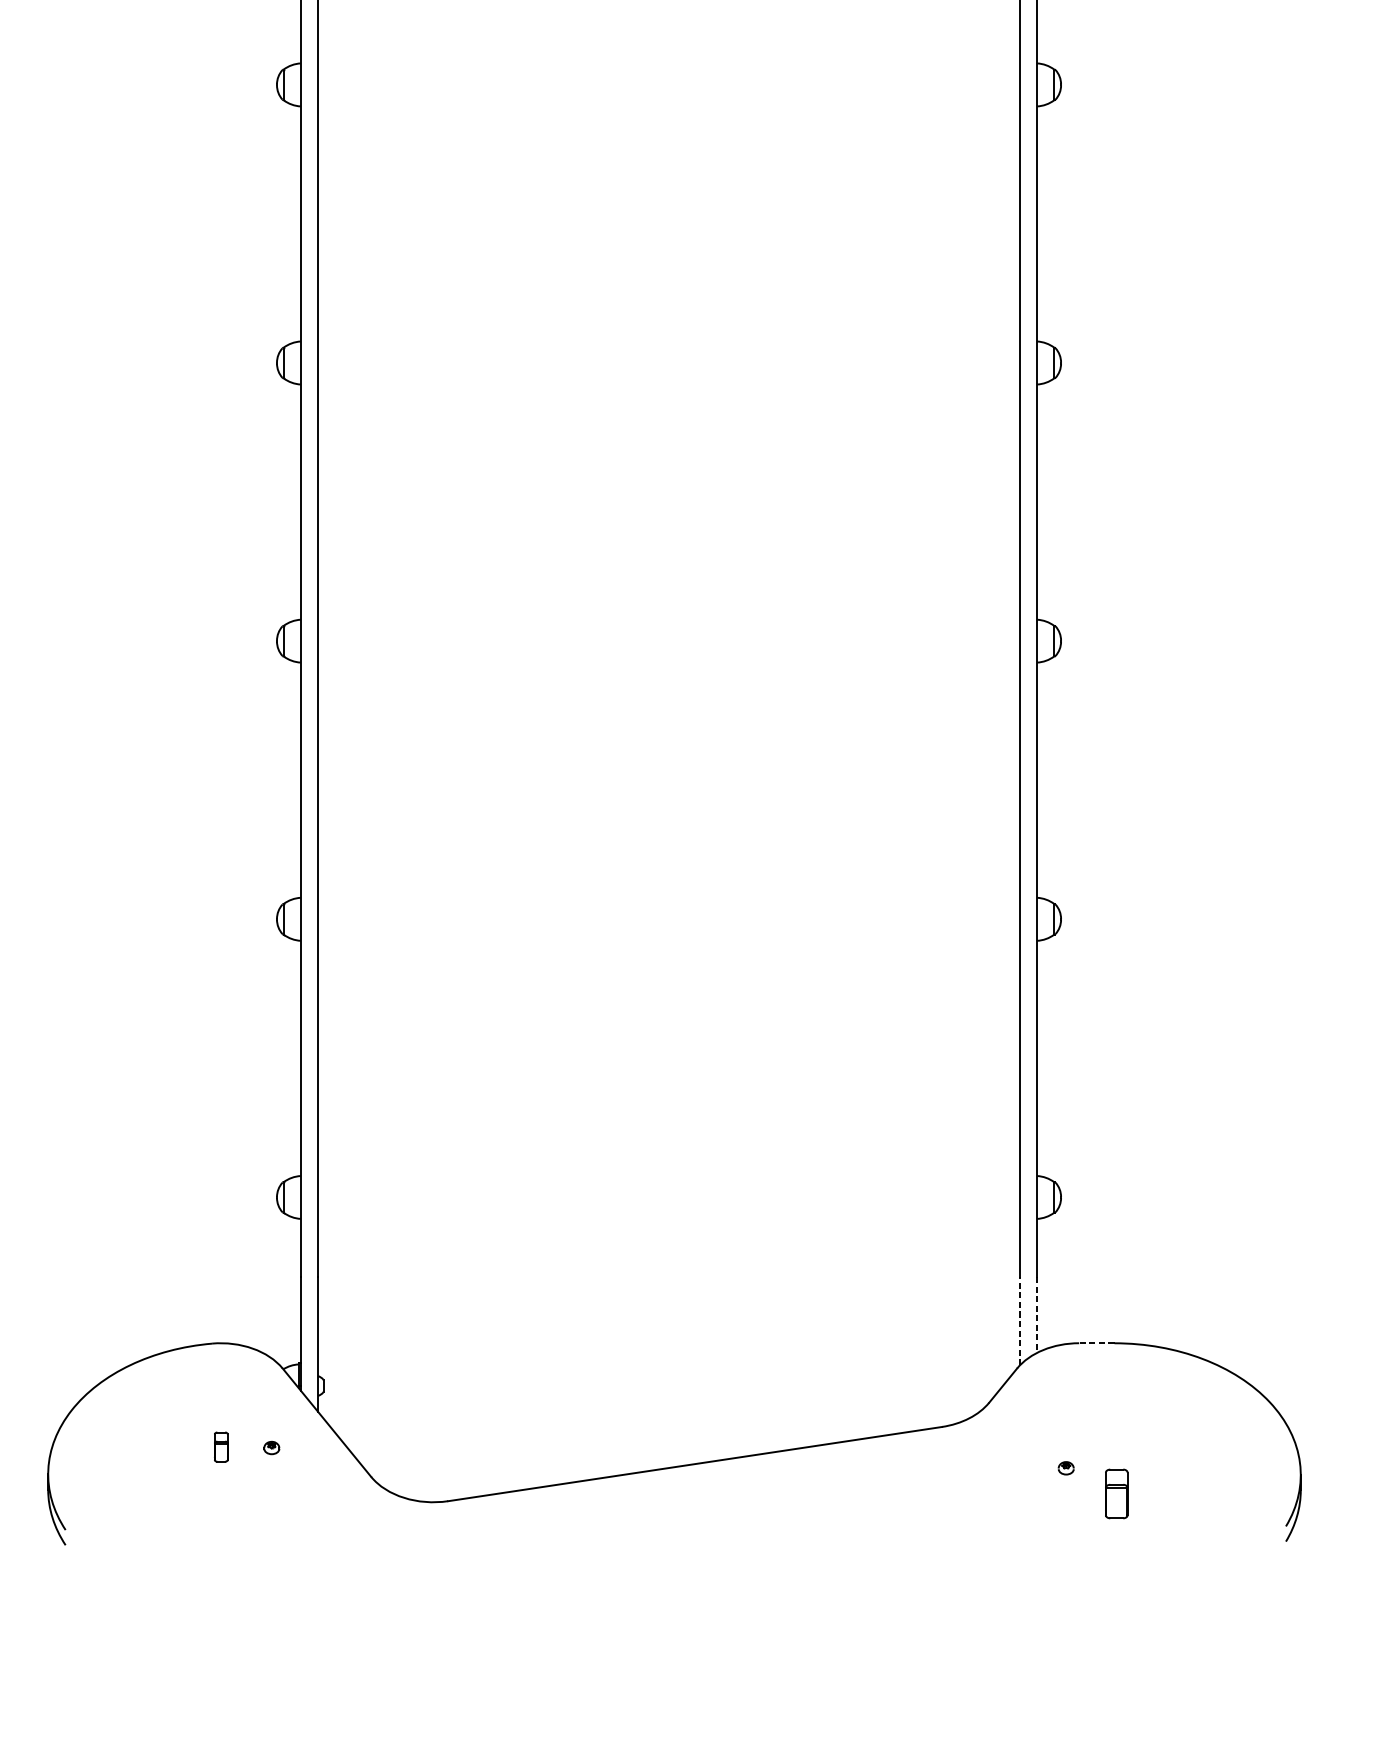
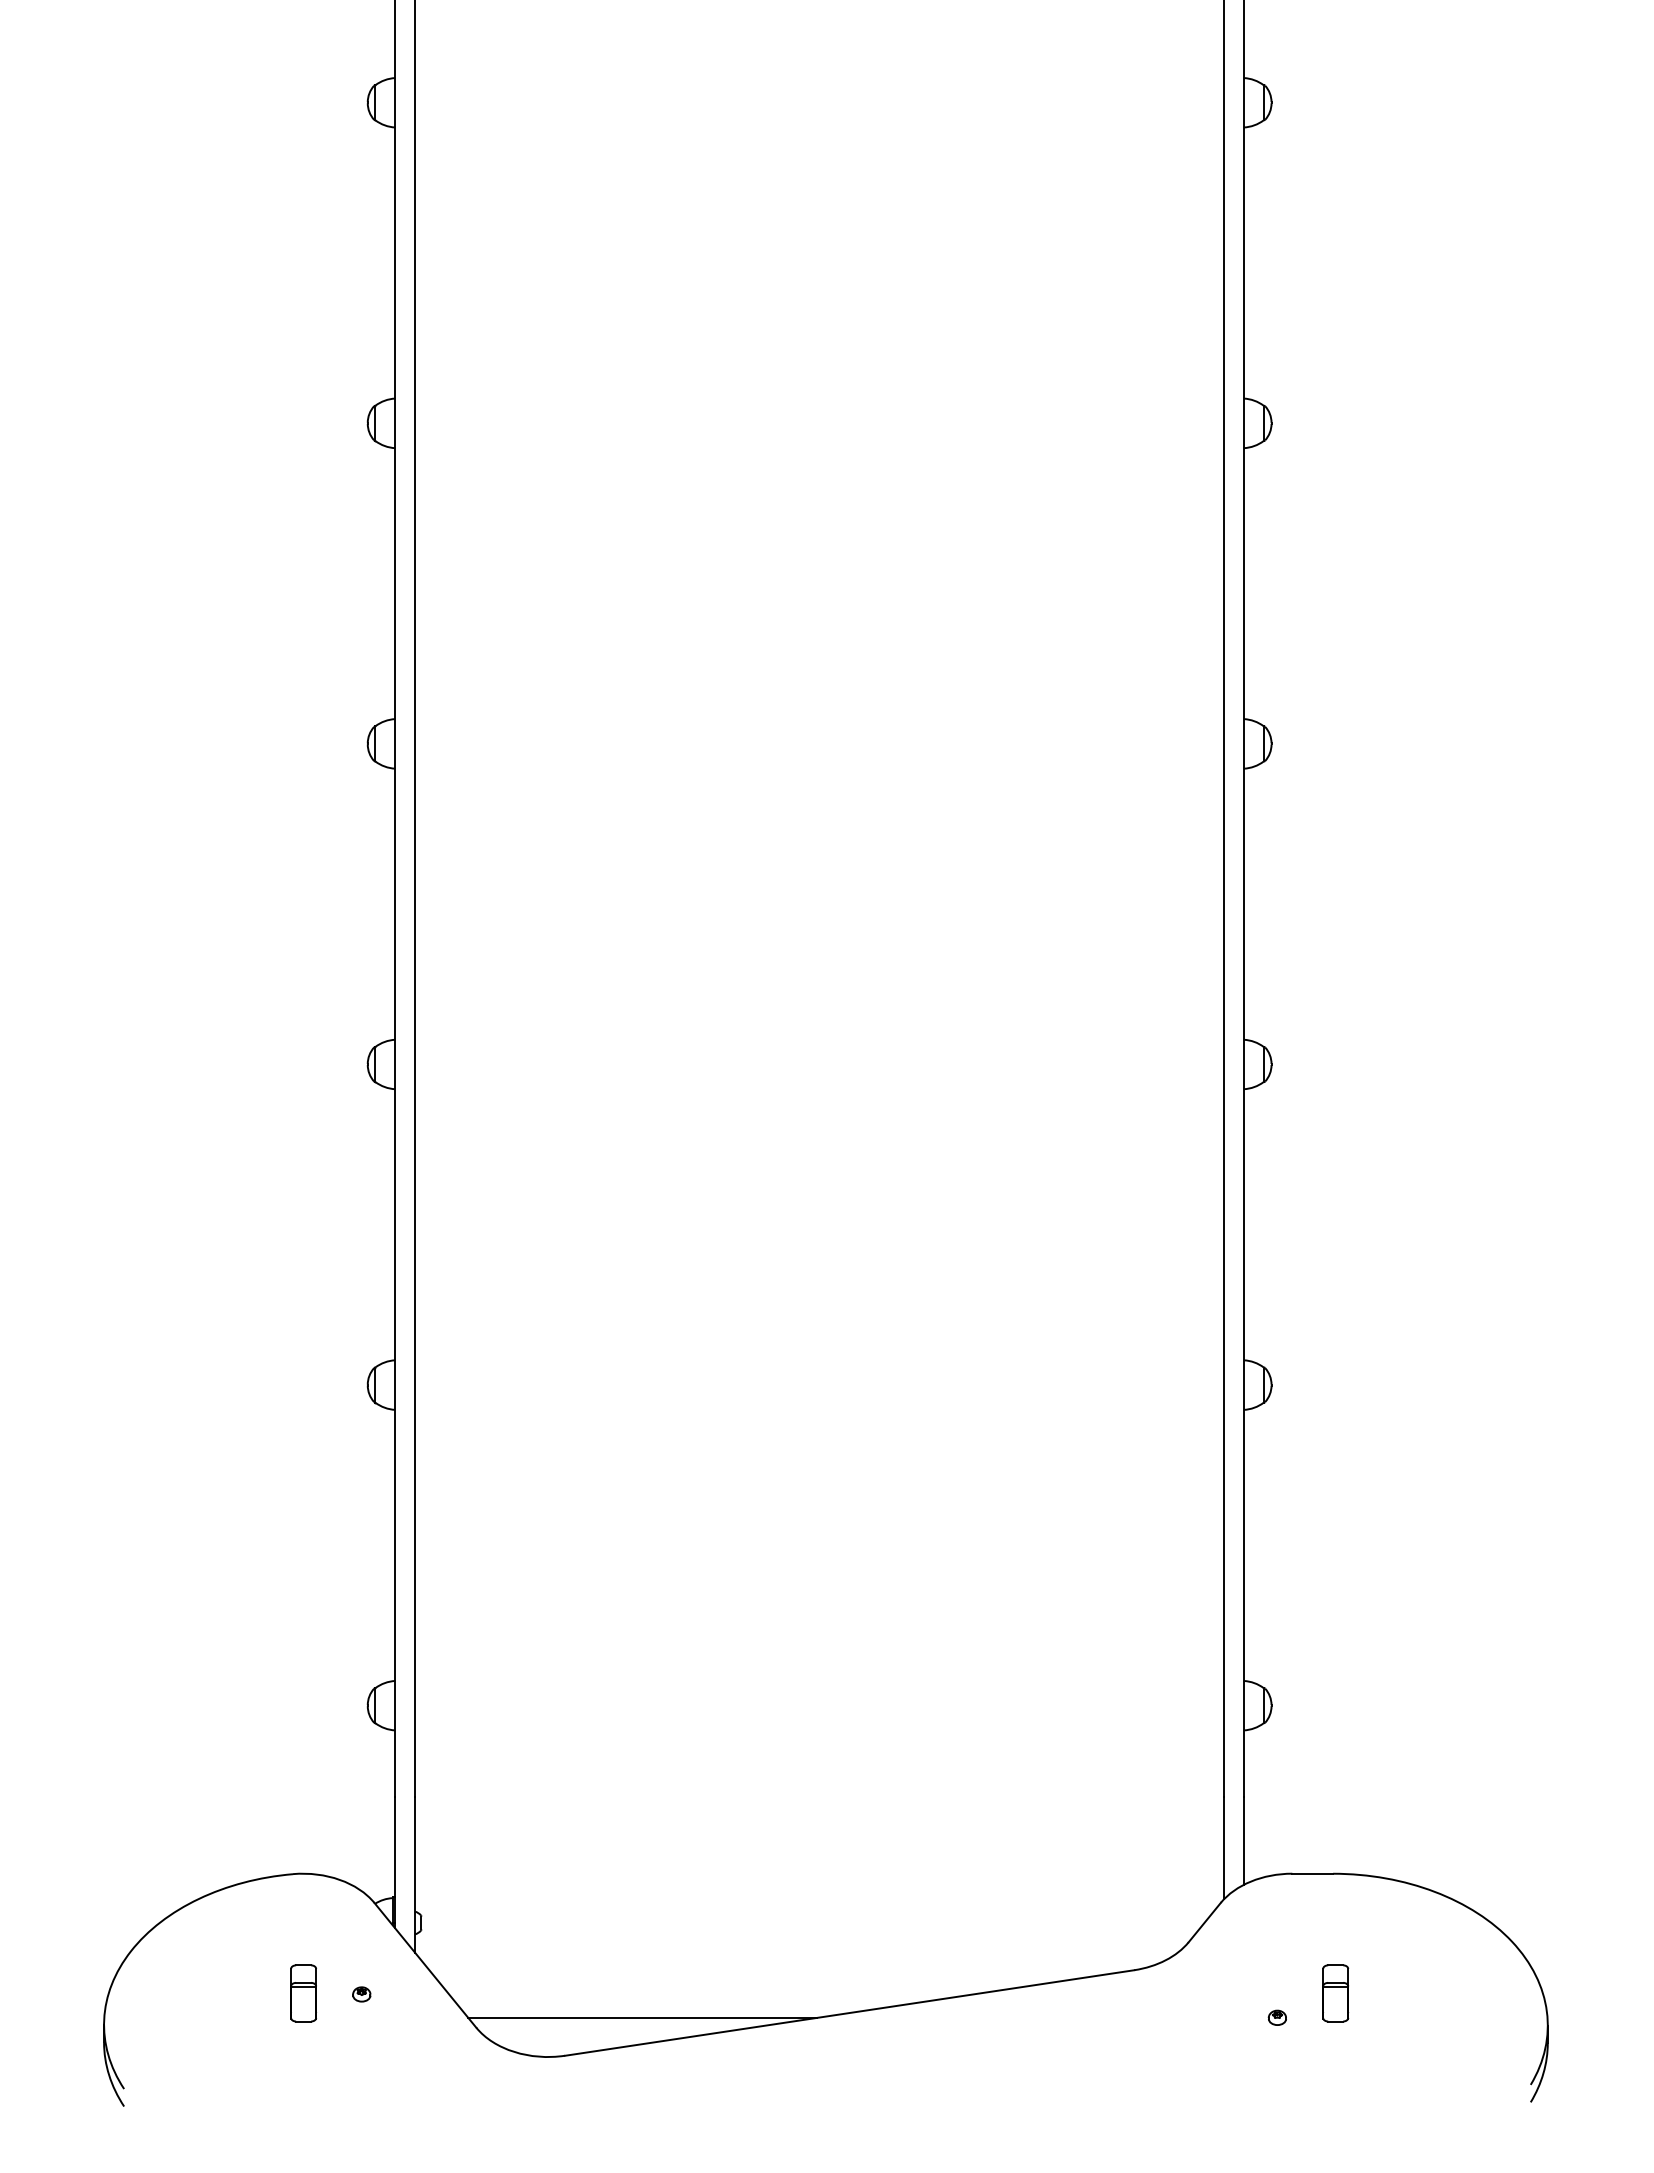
line: (1036, 1315) -> (1243, 1841), dashed -> solid
line: (1020, 1321) -> (1224, 1848), dashed -> solid
line: (1096, 1343) -> (1312, 1873), dashed -> solid
part: (221, 1447) -> (303, 1993), size x1.67
line: (515, 1467) -> (642, 2017), added
part: (1116, 1494) -> (1335, 1993), moved

